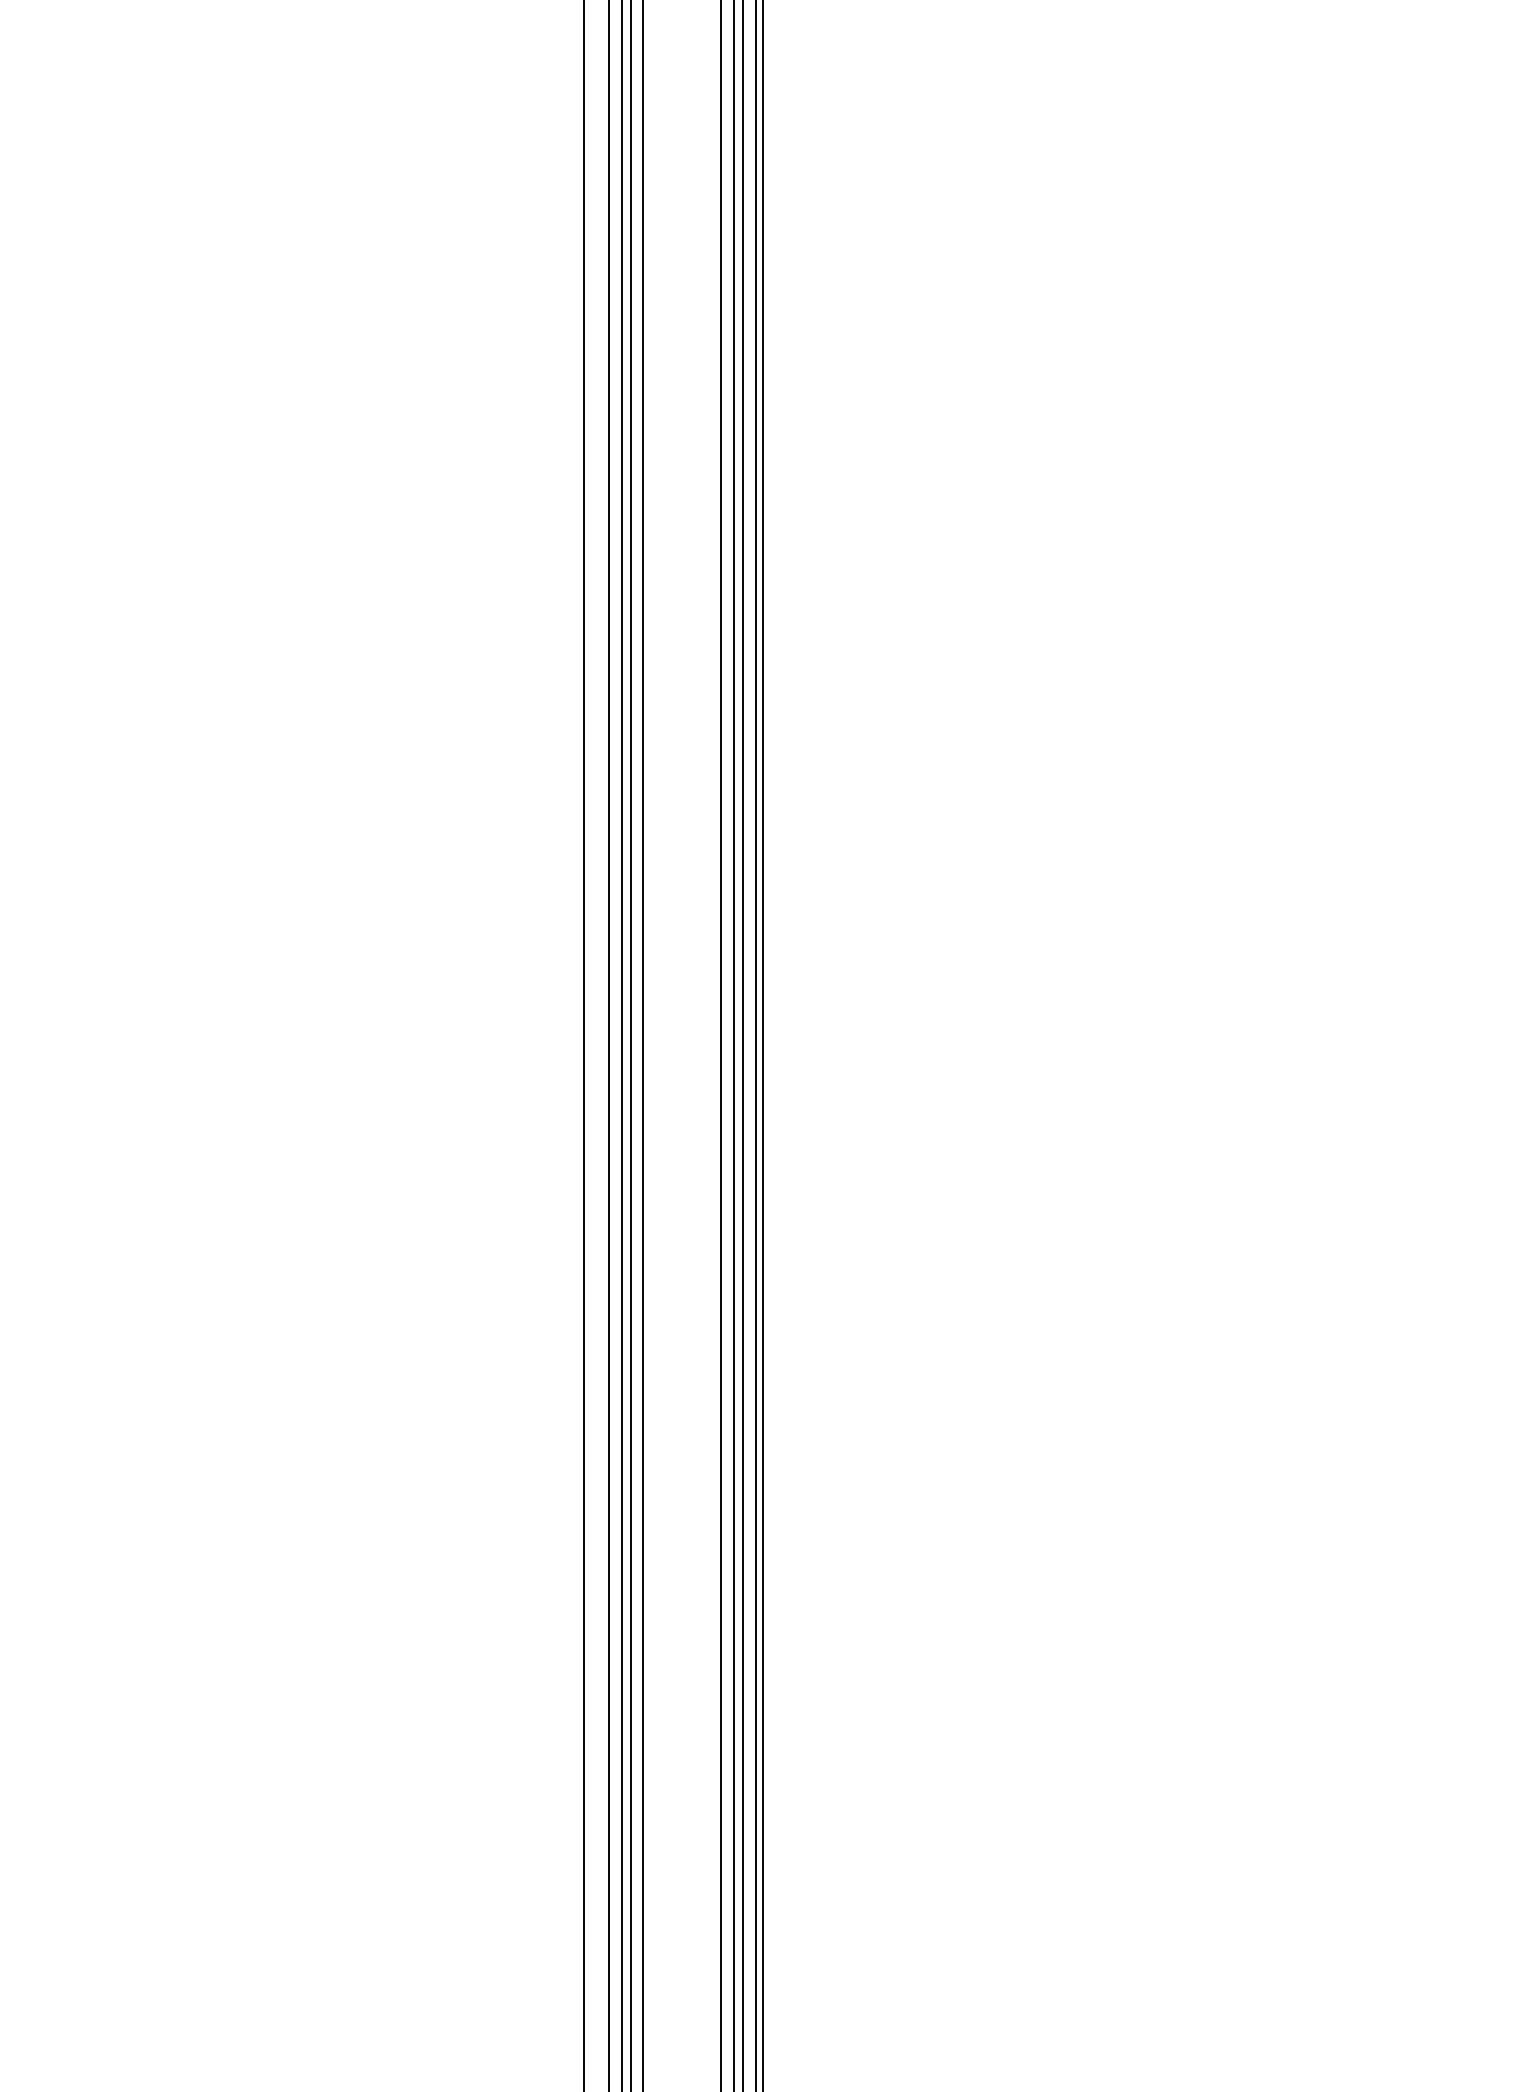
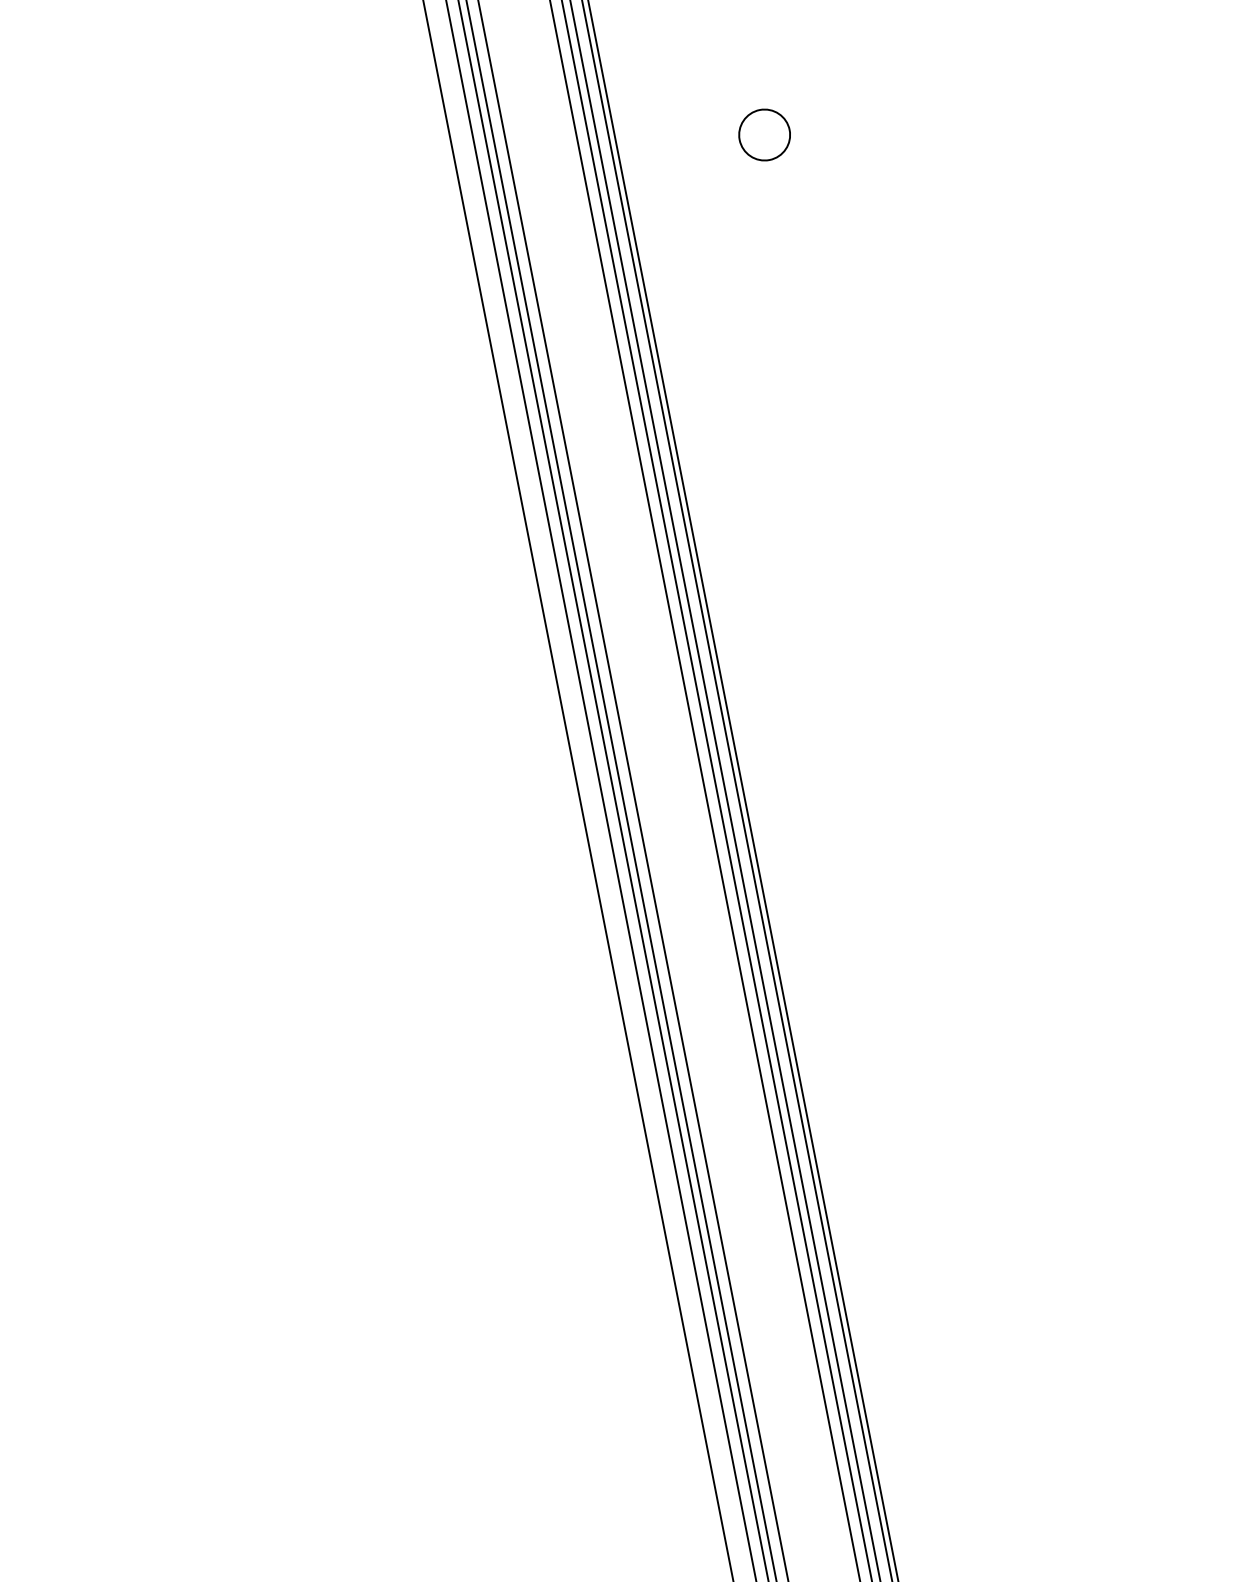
circle: (924, 659) -> (764, 134), added

